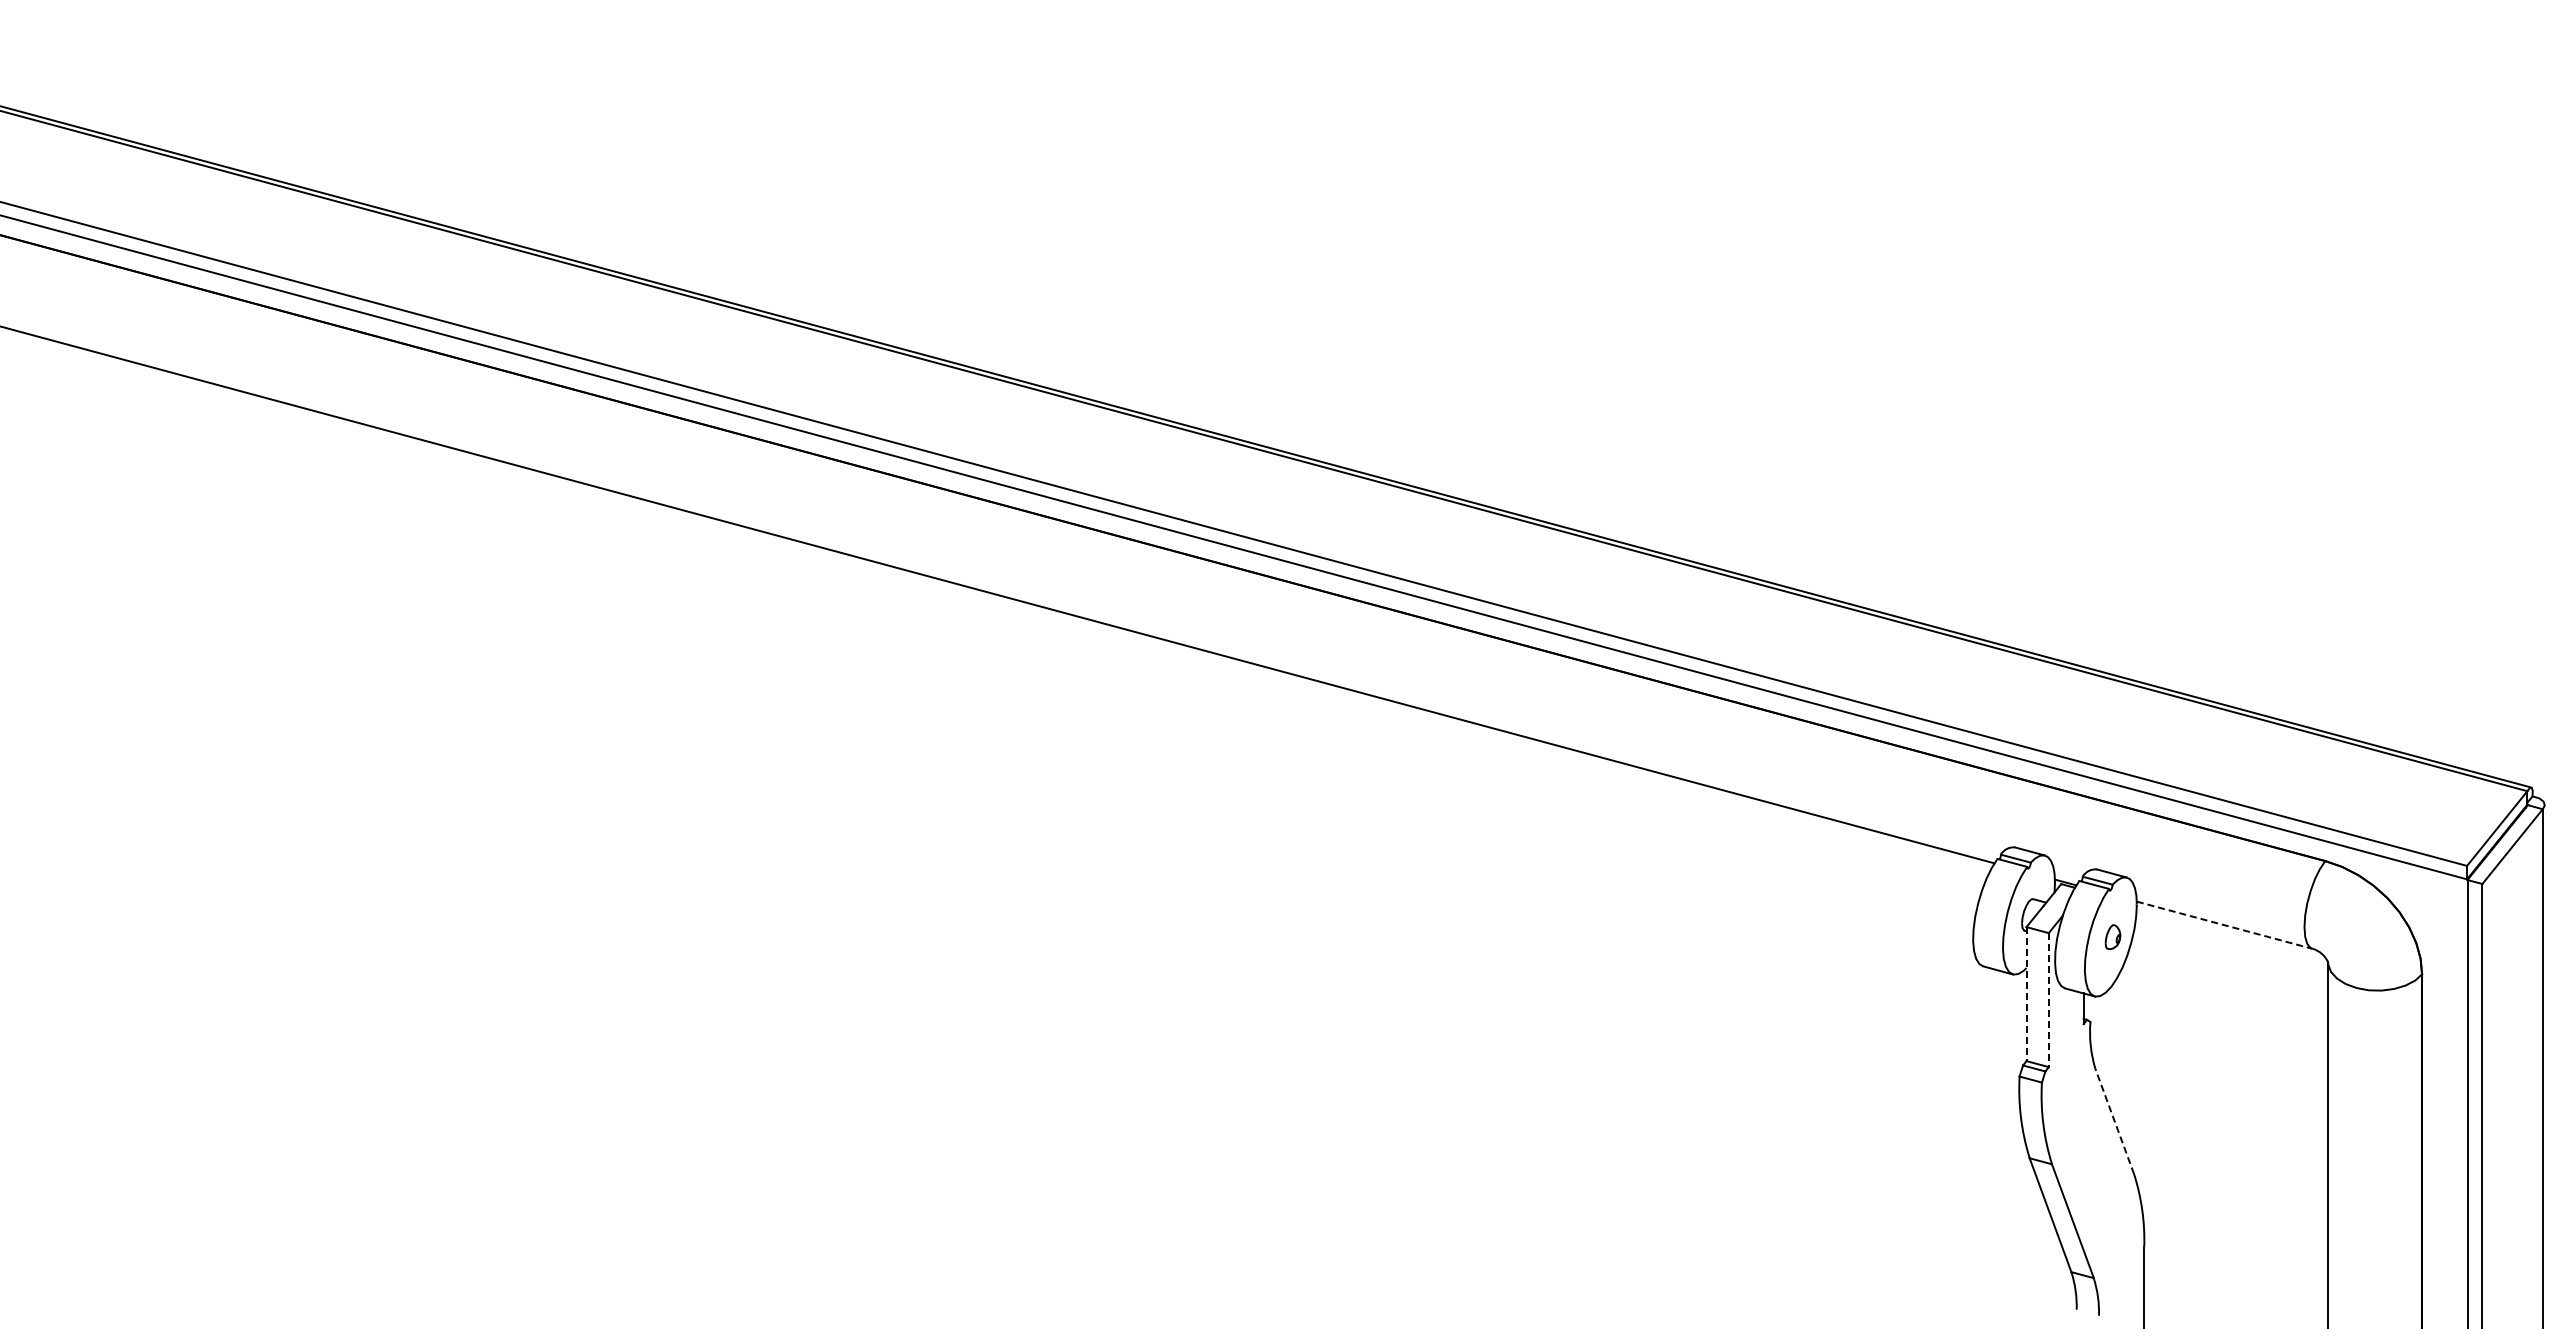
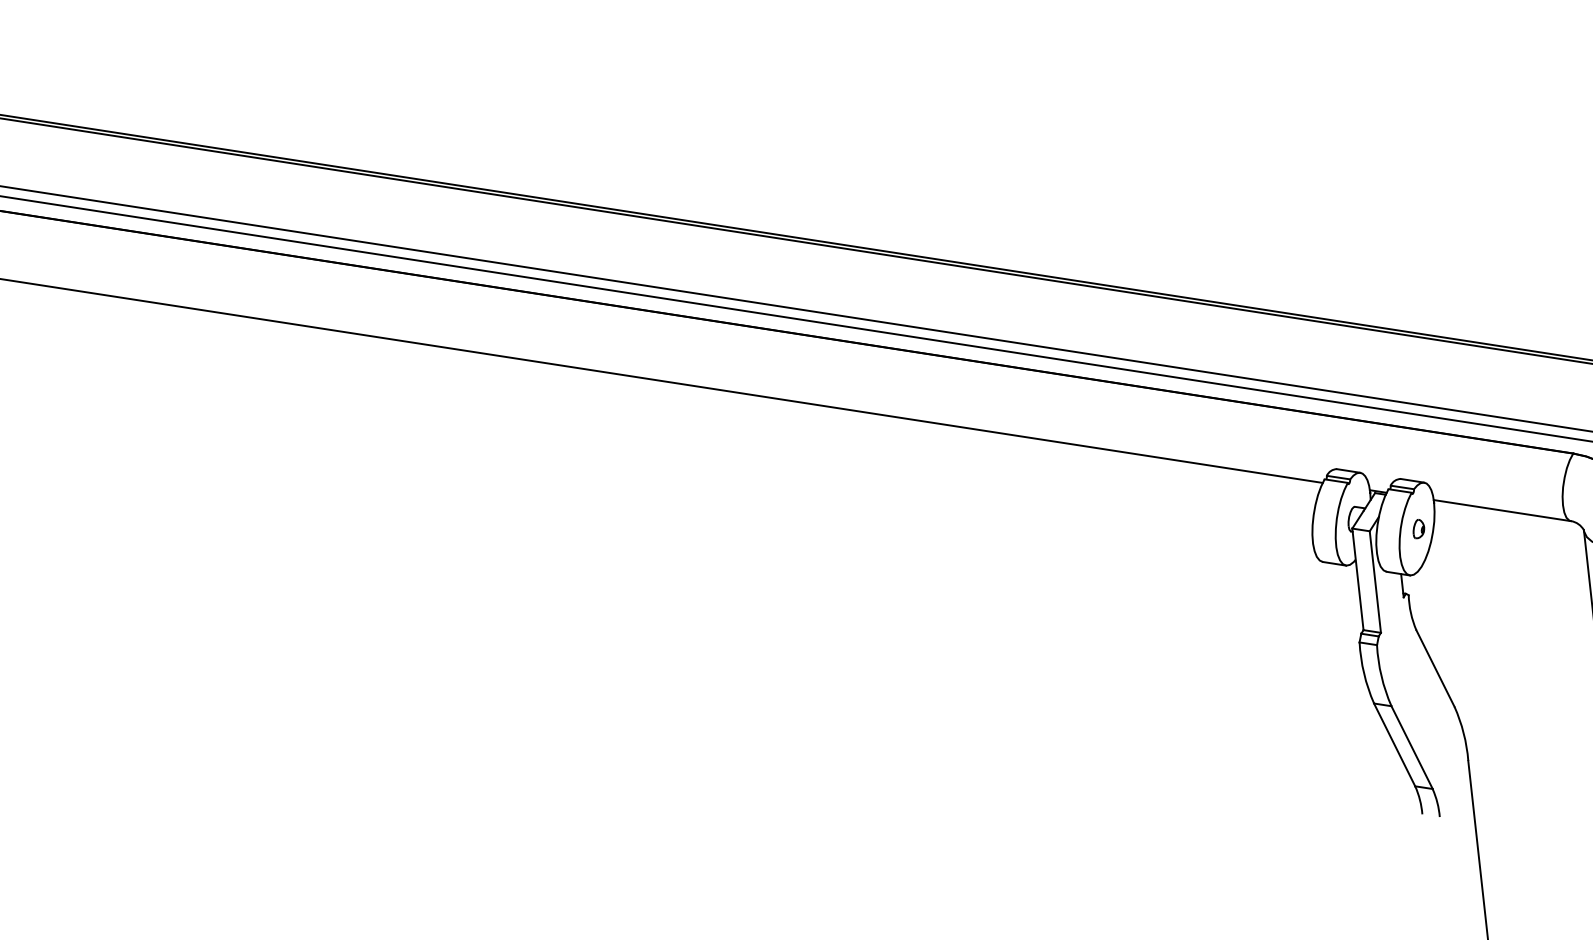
line: (2224, 925) -> (1502, 510), dashed -> solid
line: (2026, 994) -> (1357, 579), dashed -> solid
line: (2048, 1000) -> (1375, 582), dashed -> solid
line: (2114, 1121) -> (1435, 668), dashed -> solid

